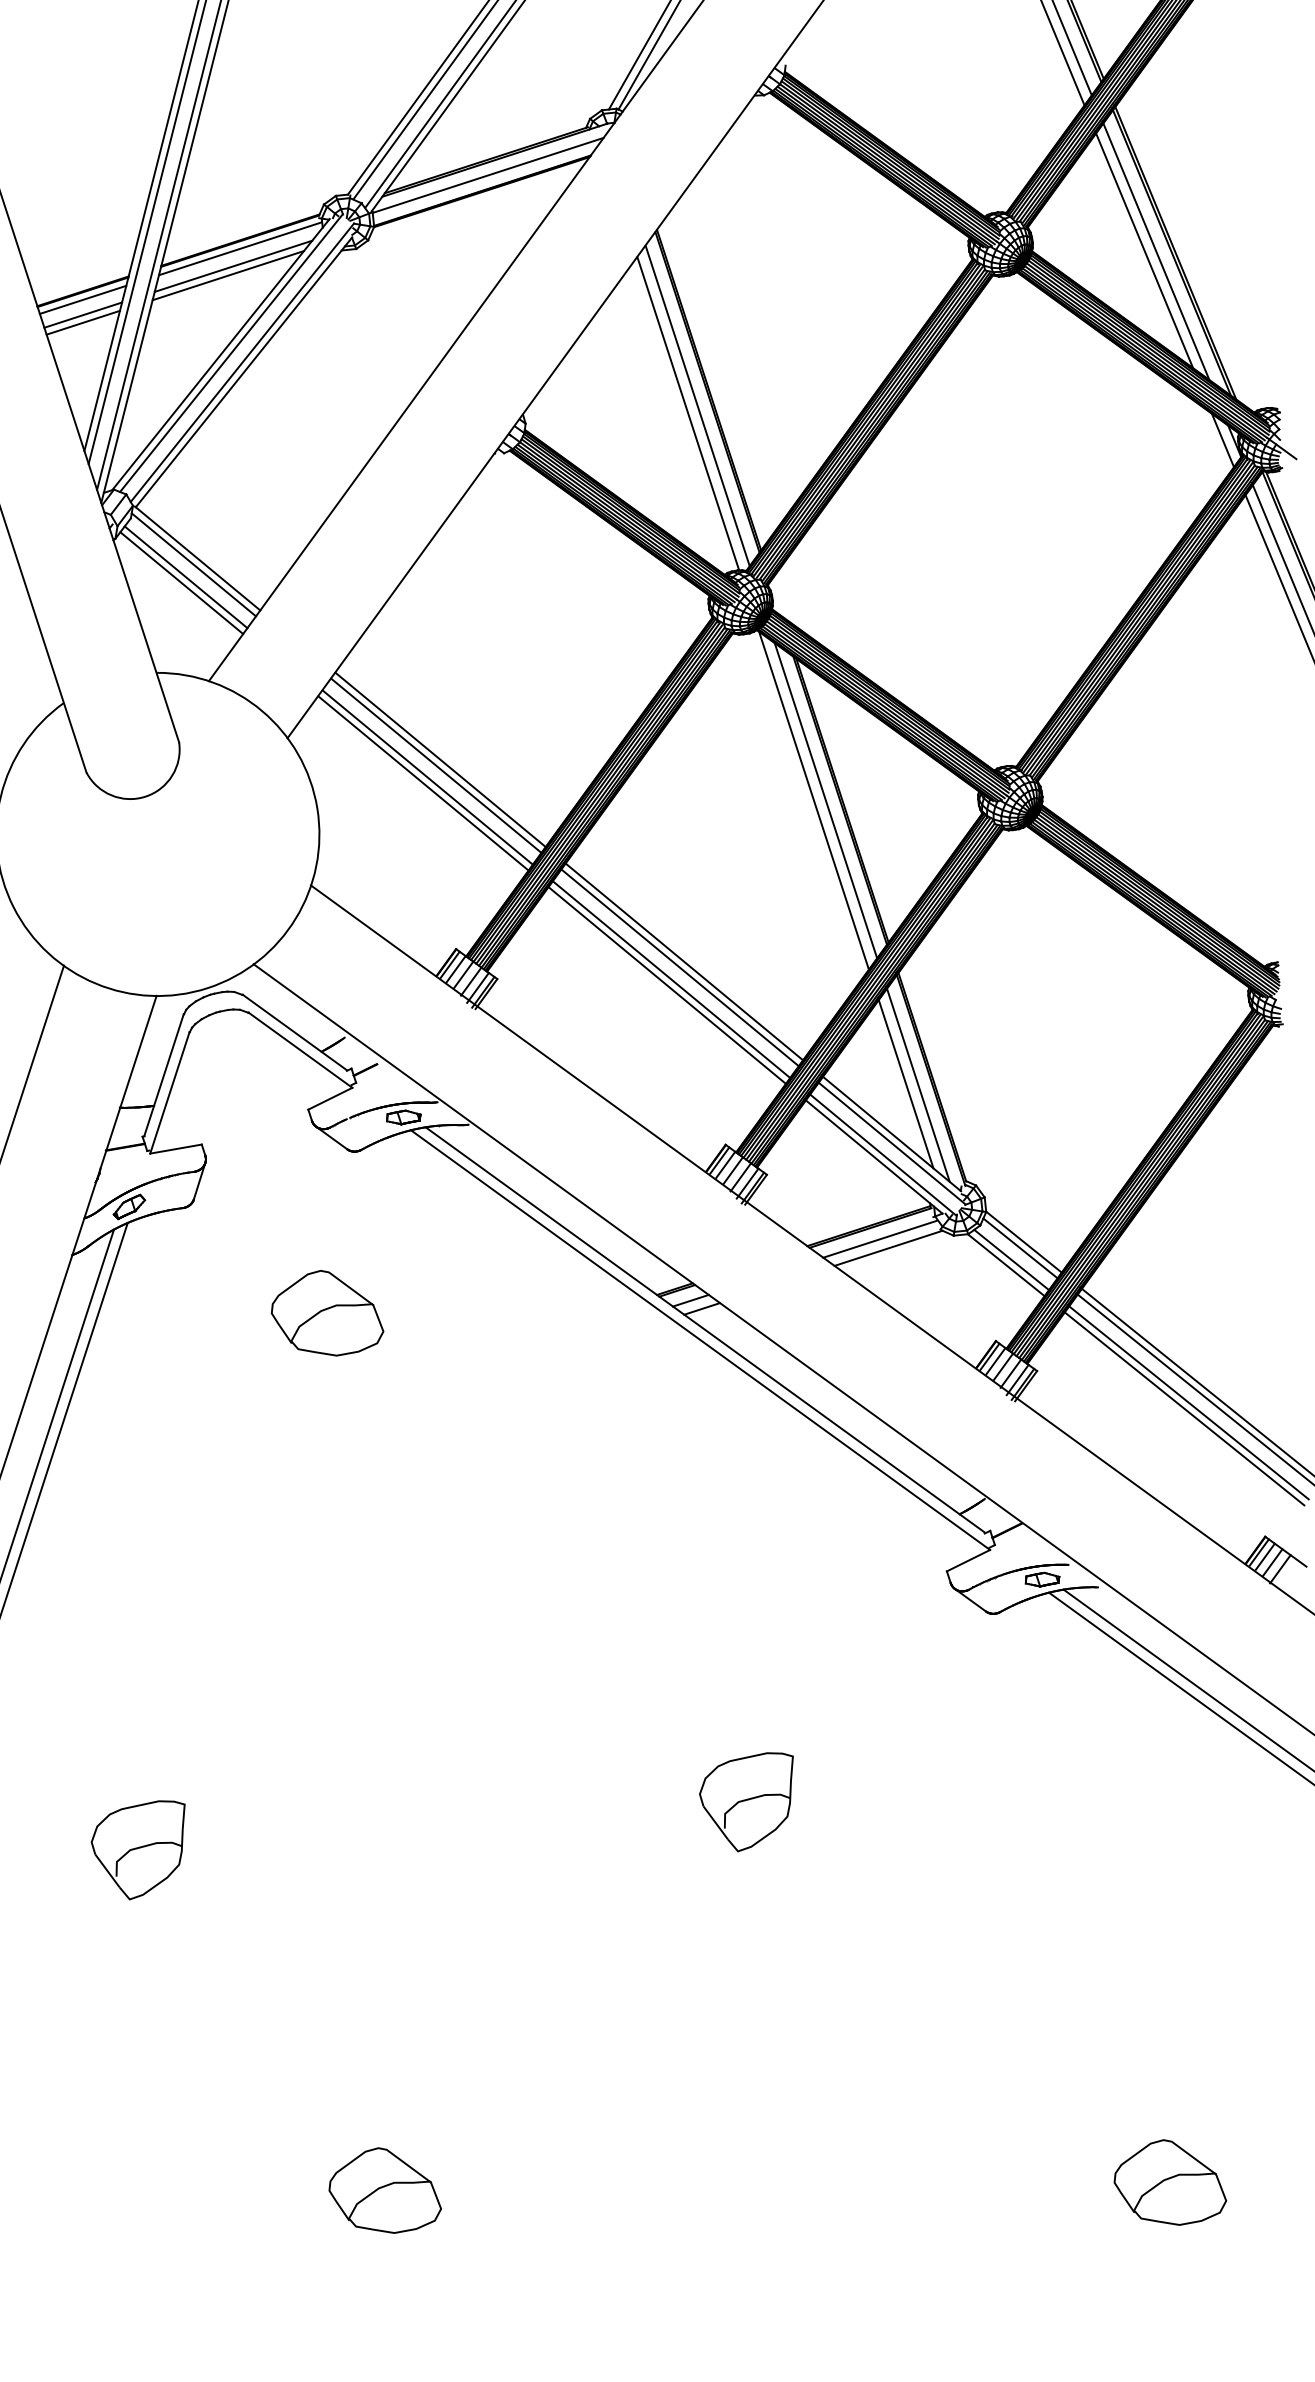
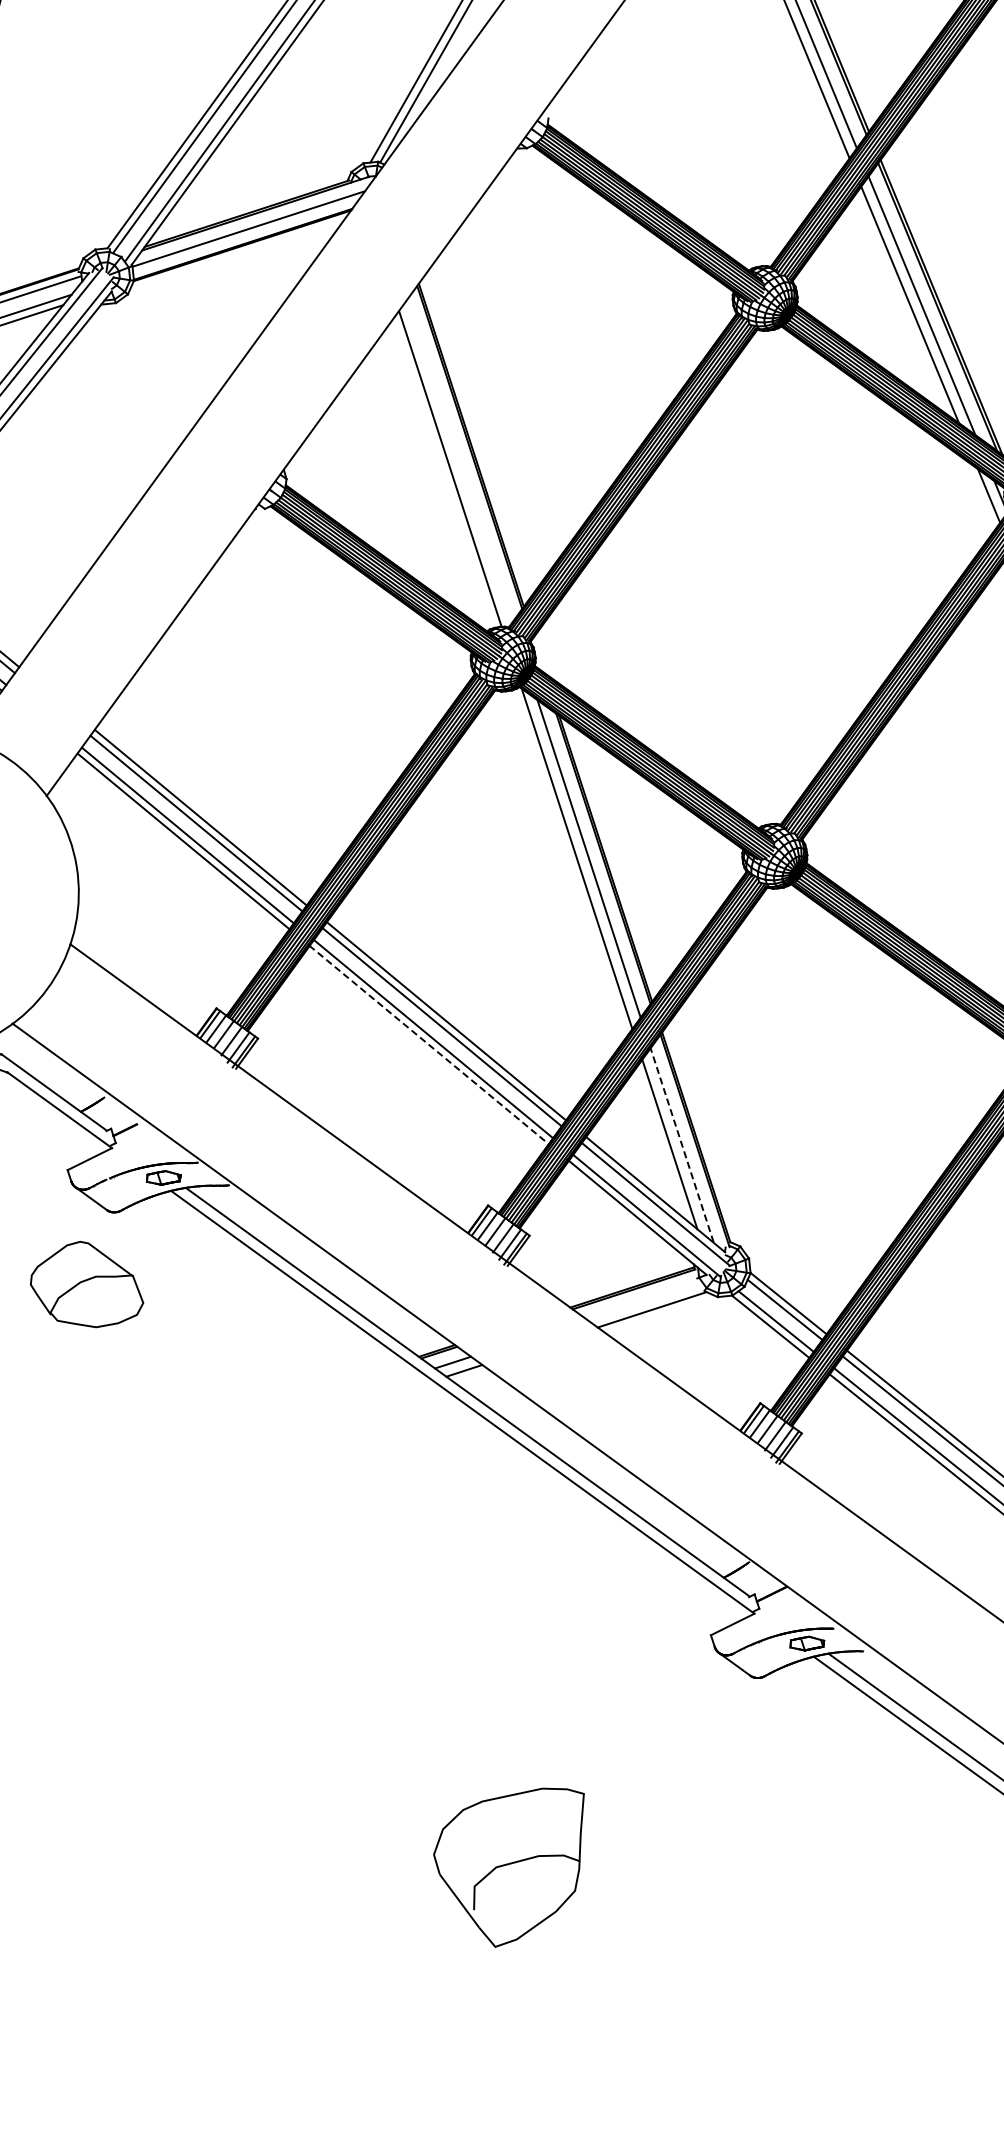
line: (697, 405) -> (459, 460), removed
line: (667, 985) -> (429, 1045), solid -> dashed
line: (918, 1084) -> (682, 1144), solid -> dashed
line: (879, 1238) -> (643, 1299), removed
part: (327, 1313) -> (86, 1284), moved
part: (746, 1802) -> (509, 1868), size x1.6

